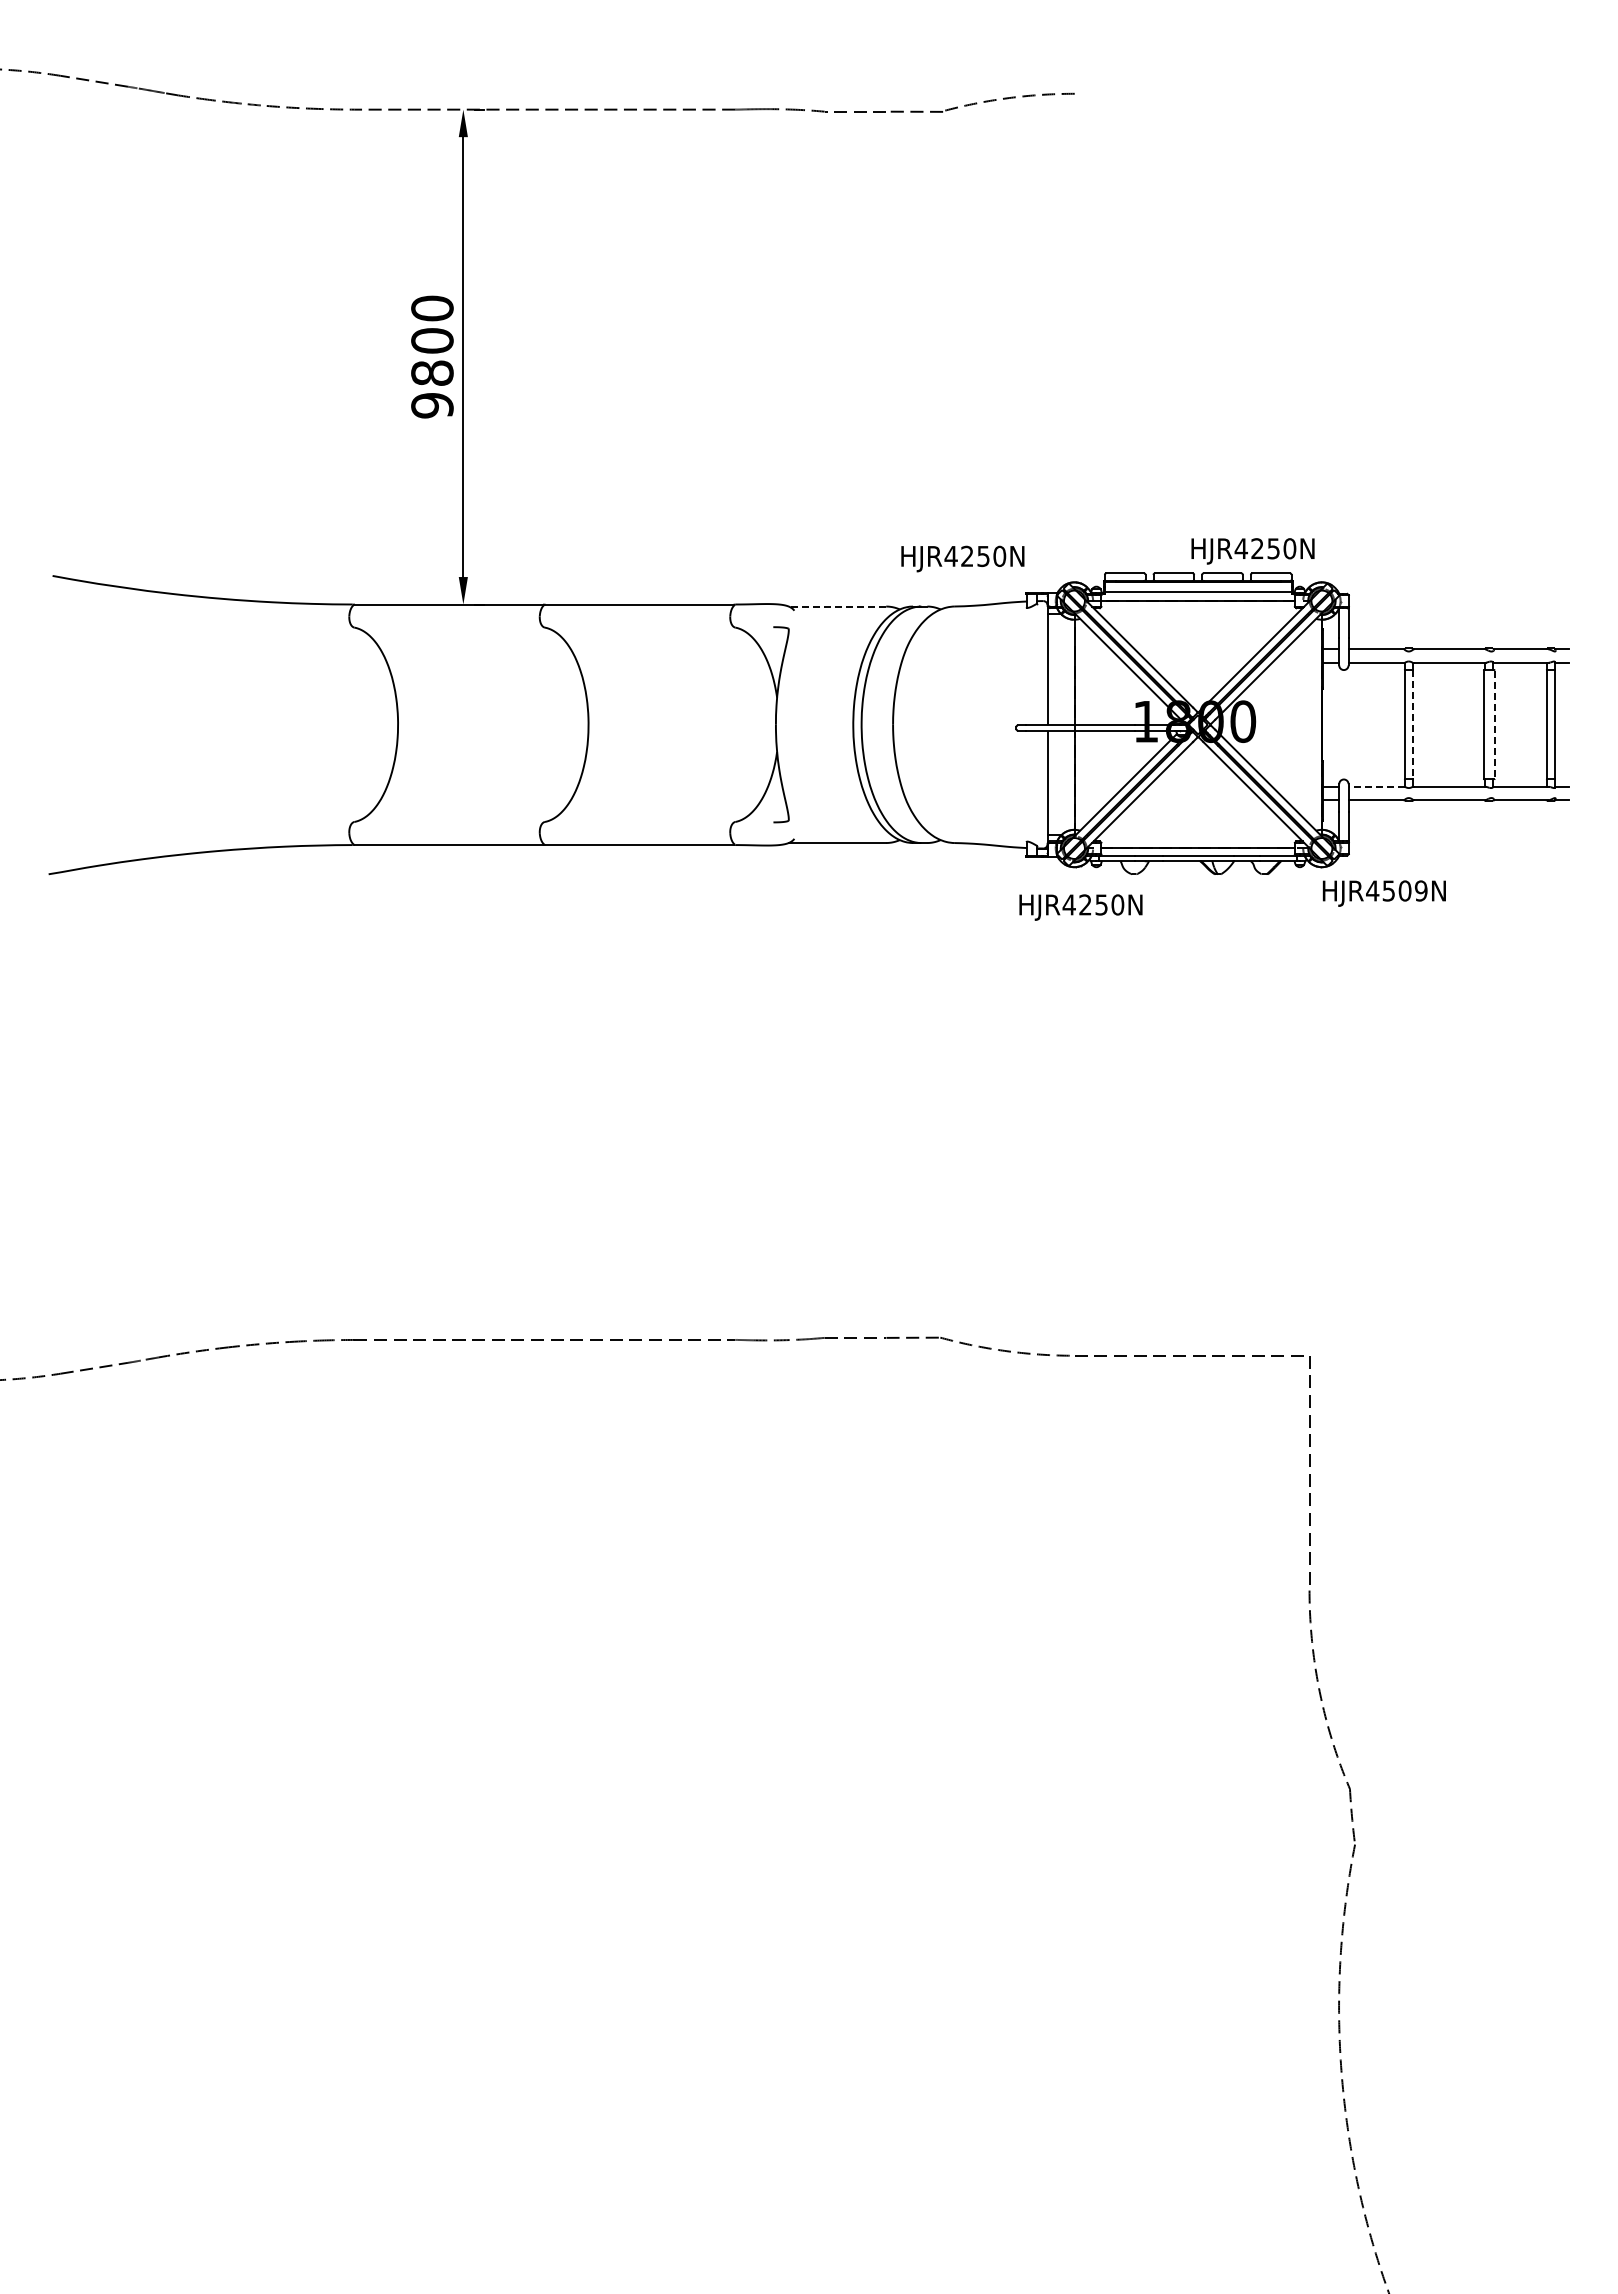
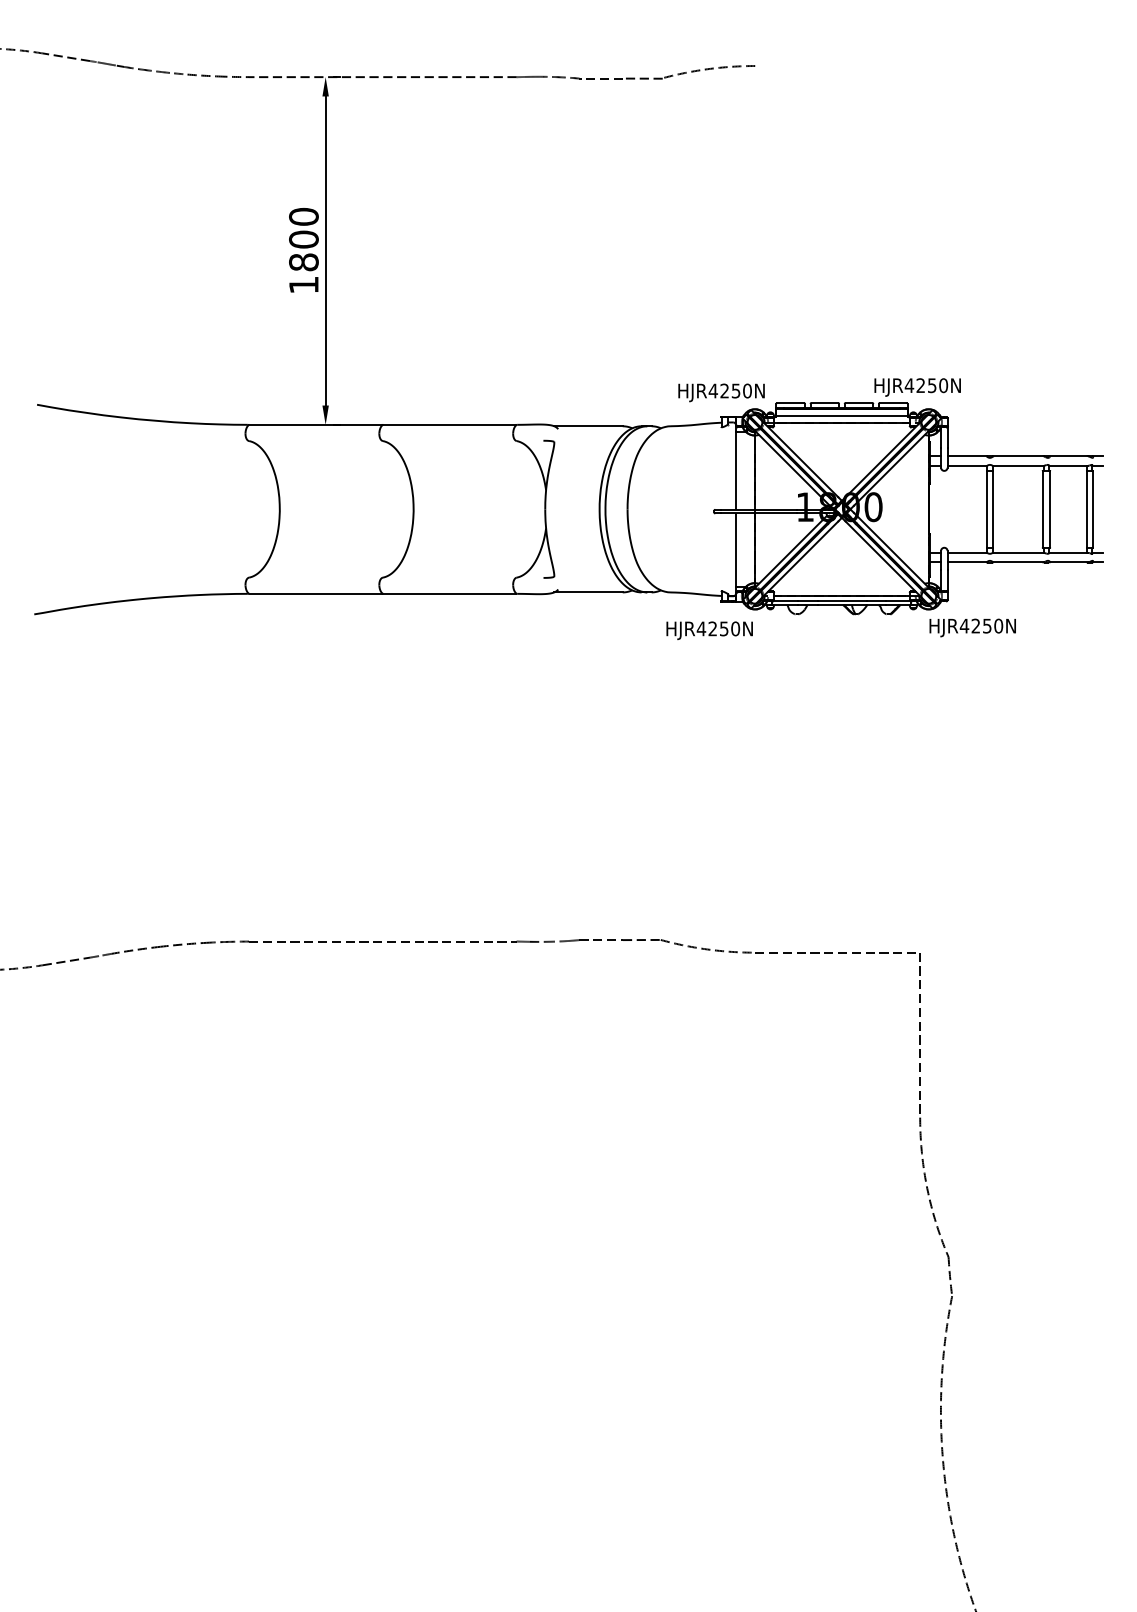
text: (432, 405) -> (303, 285), 9800 -> 1800
text: (1252, 551) -> (917, 387), moved
text: (962, 558) -> (721, 392), moved
line: (837, 606) -> (588, 426), dashed -> solid
line: (1412, 724) -> (992, 509), dashed -> solid
line: (1494, 725) -> (1050, 509), dashed -> solid
line: (1376, 786) -> (967, 552), dashed -> solid
text: (1404, 890) -> (986, 625), HJR4509N -> HJR4250N
text: (1080, 907) -> (709, 630), moved

